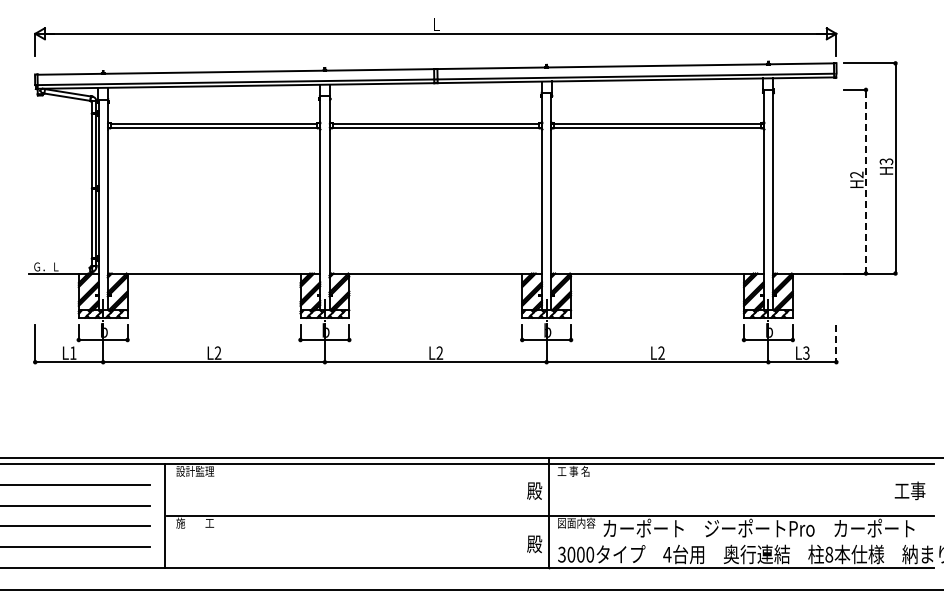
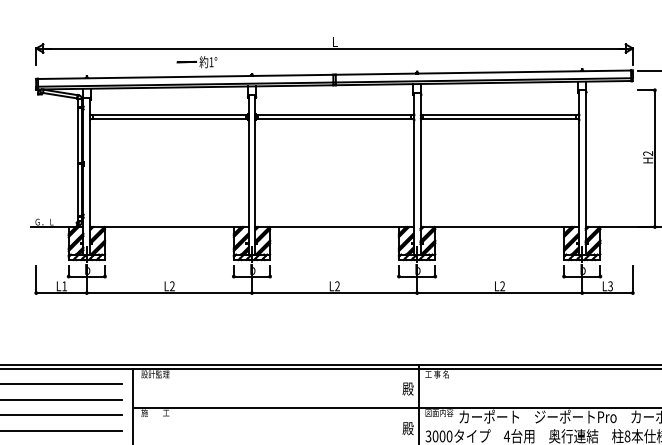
part: (251, 51) -> (197, 61), added
line: (865, 181) -> (654, 158), dashed -> solid
line: (836, 343) -> (632, 279), dashed -> solid

